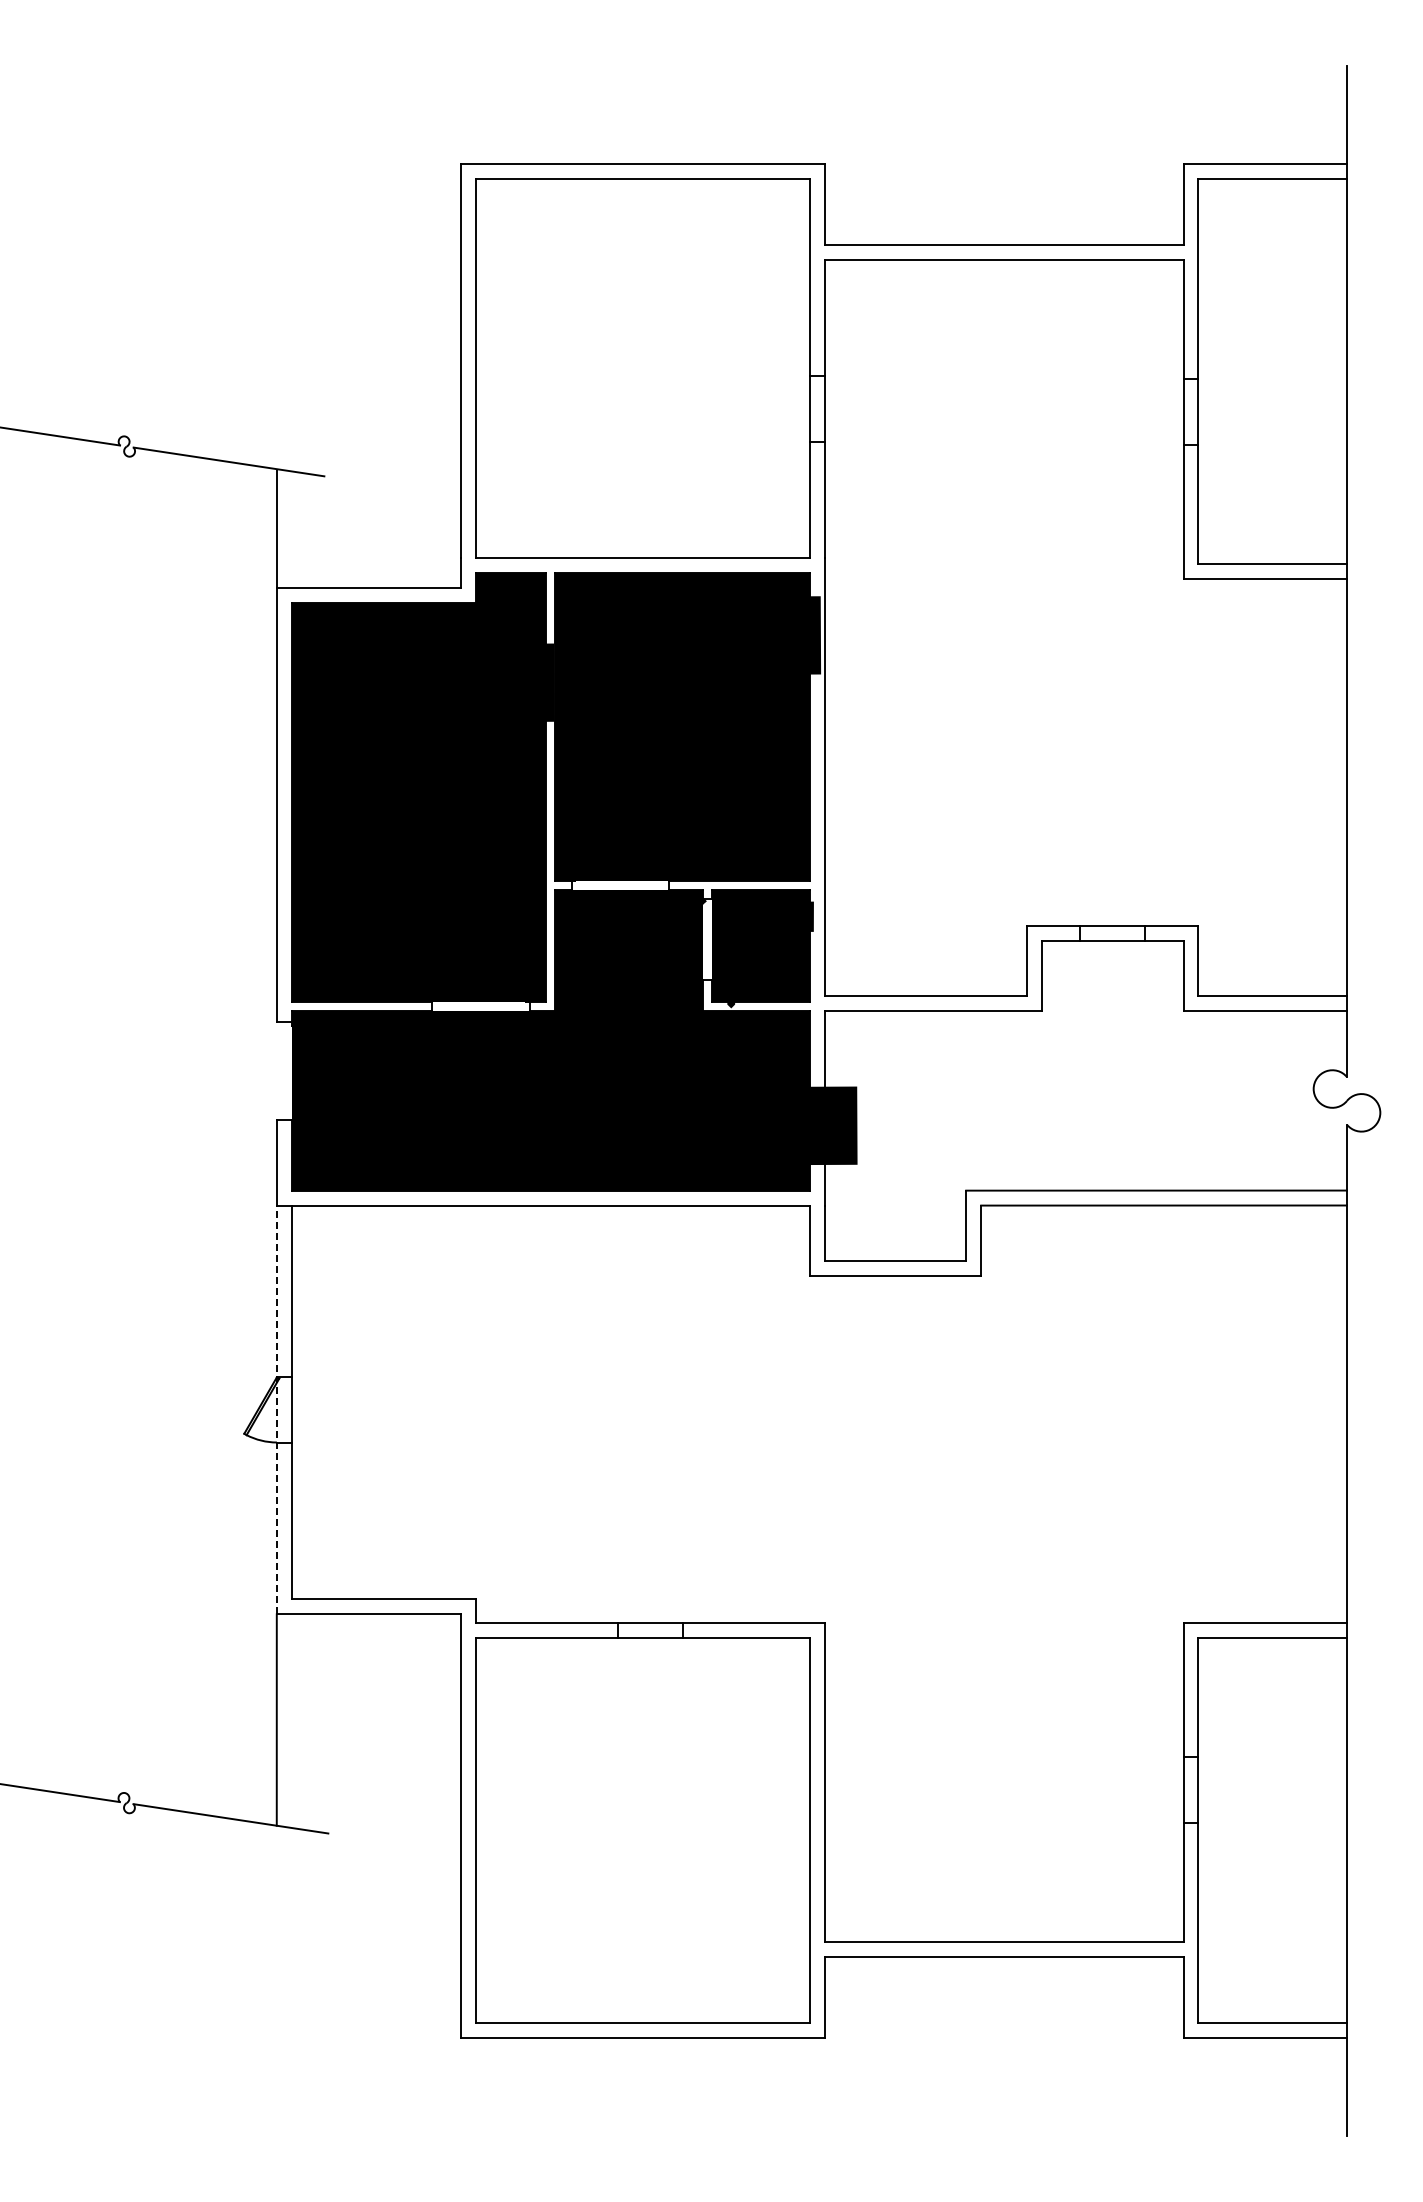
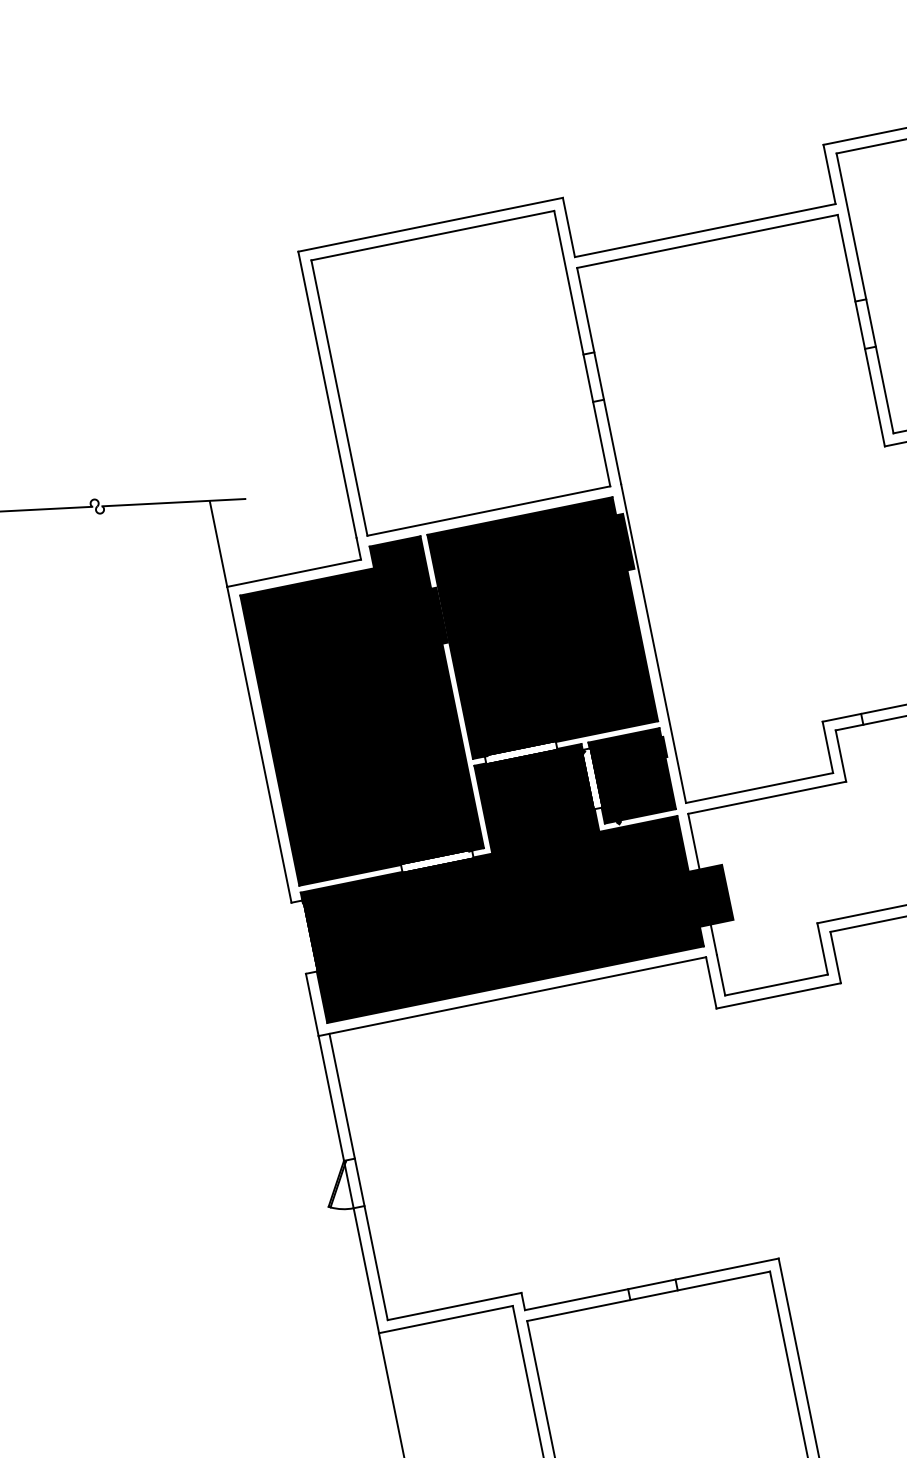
line: (276, 1409) -> (348, 1184), dashed -> solid

